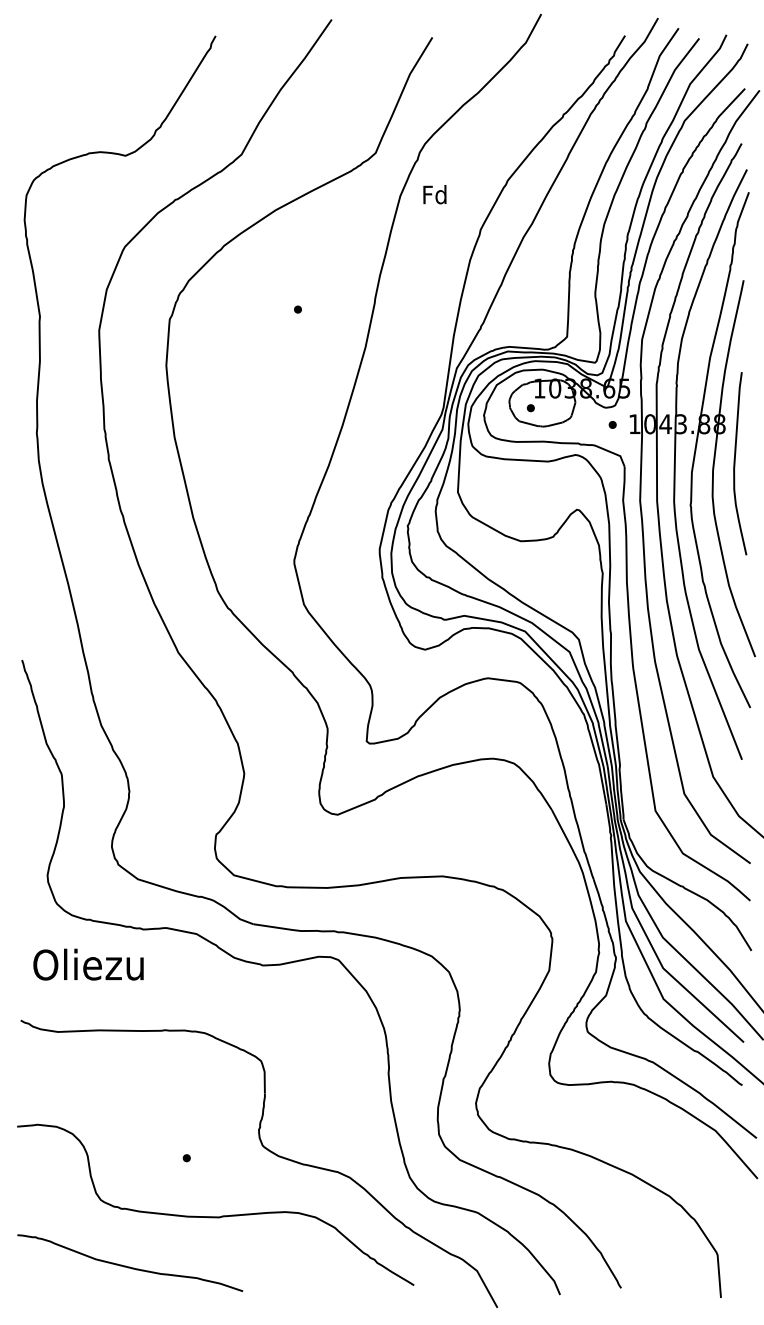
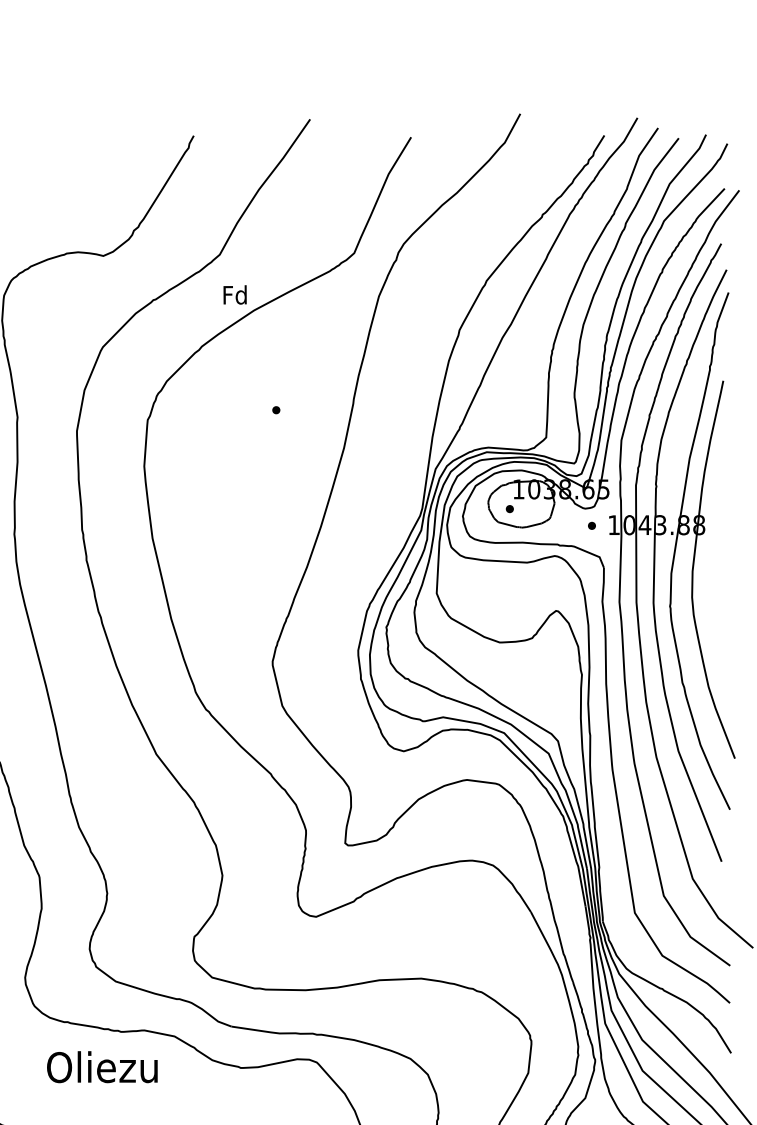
text: (434, 194) -> (234, 294), moved
curve: (735, 463) -> (715, 564), removed
text: (88, 964) -> (102, 1067), moved

